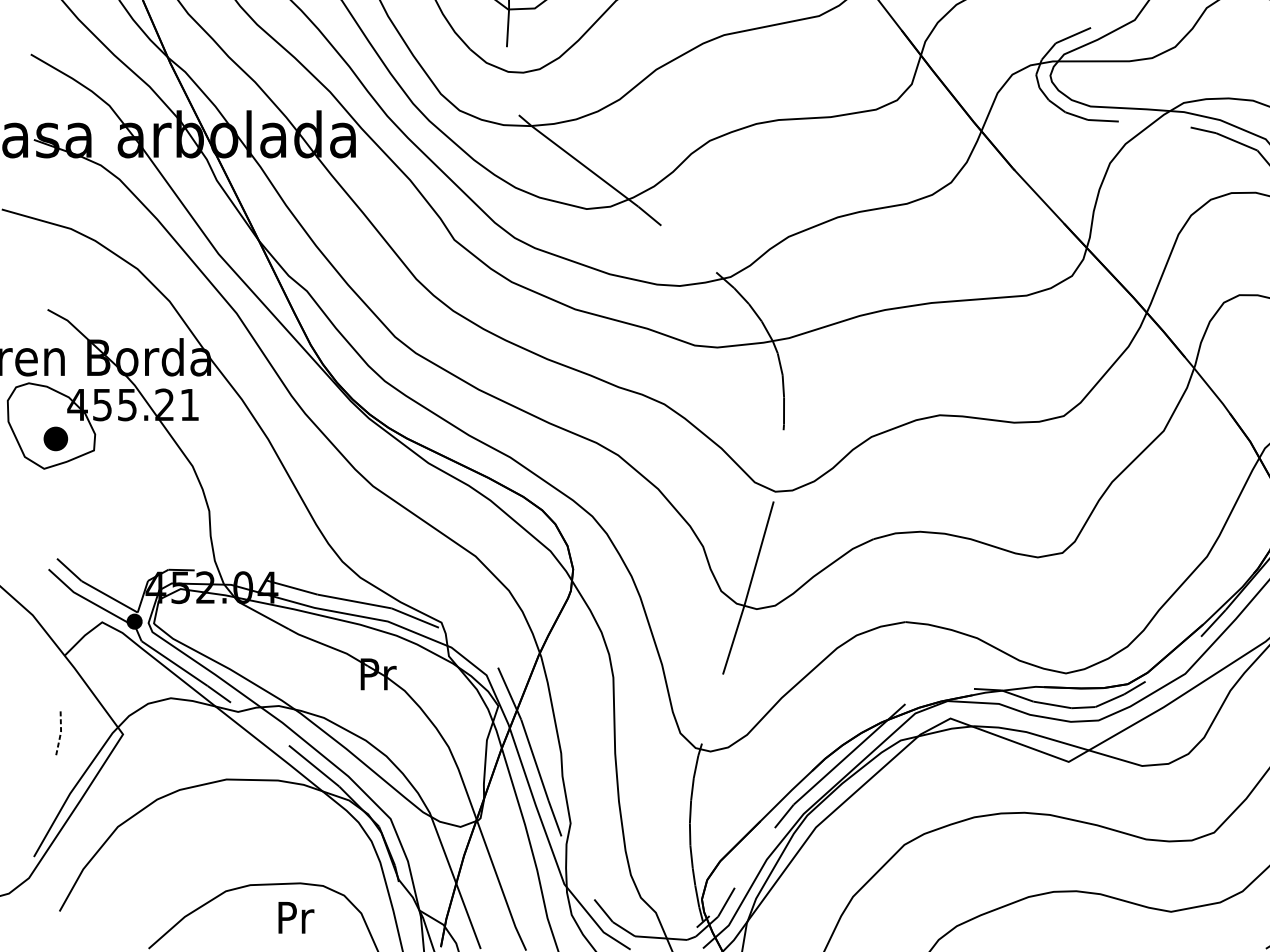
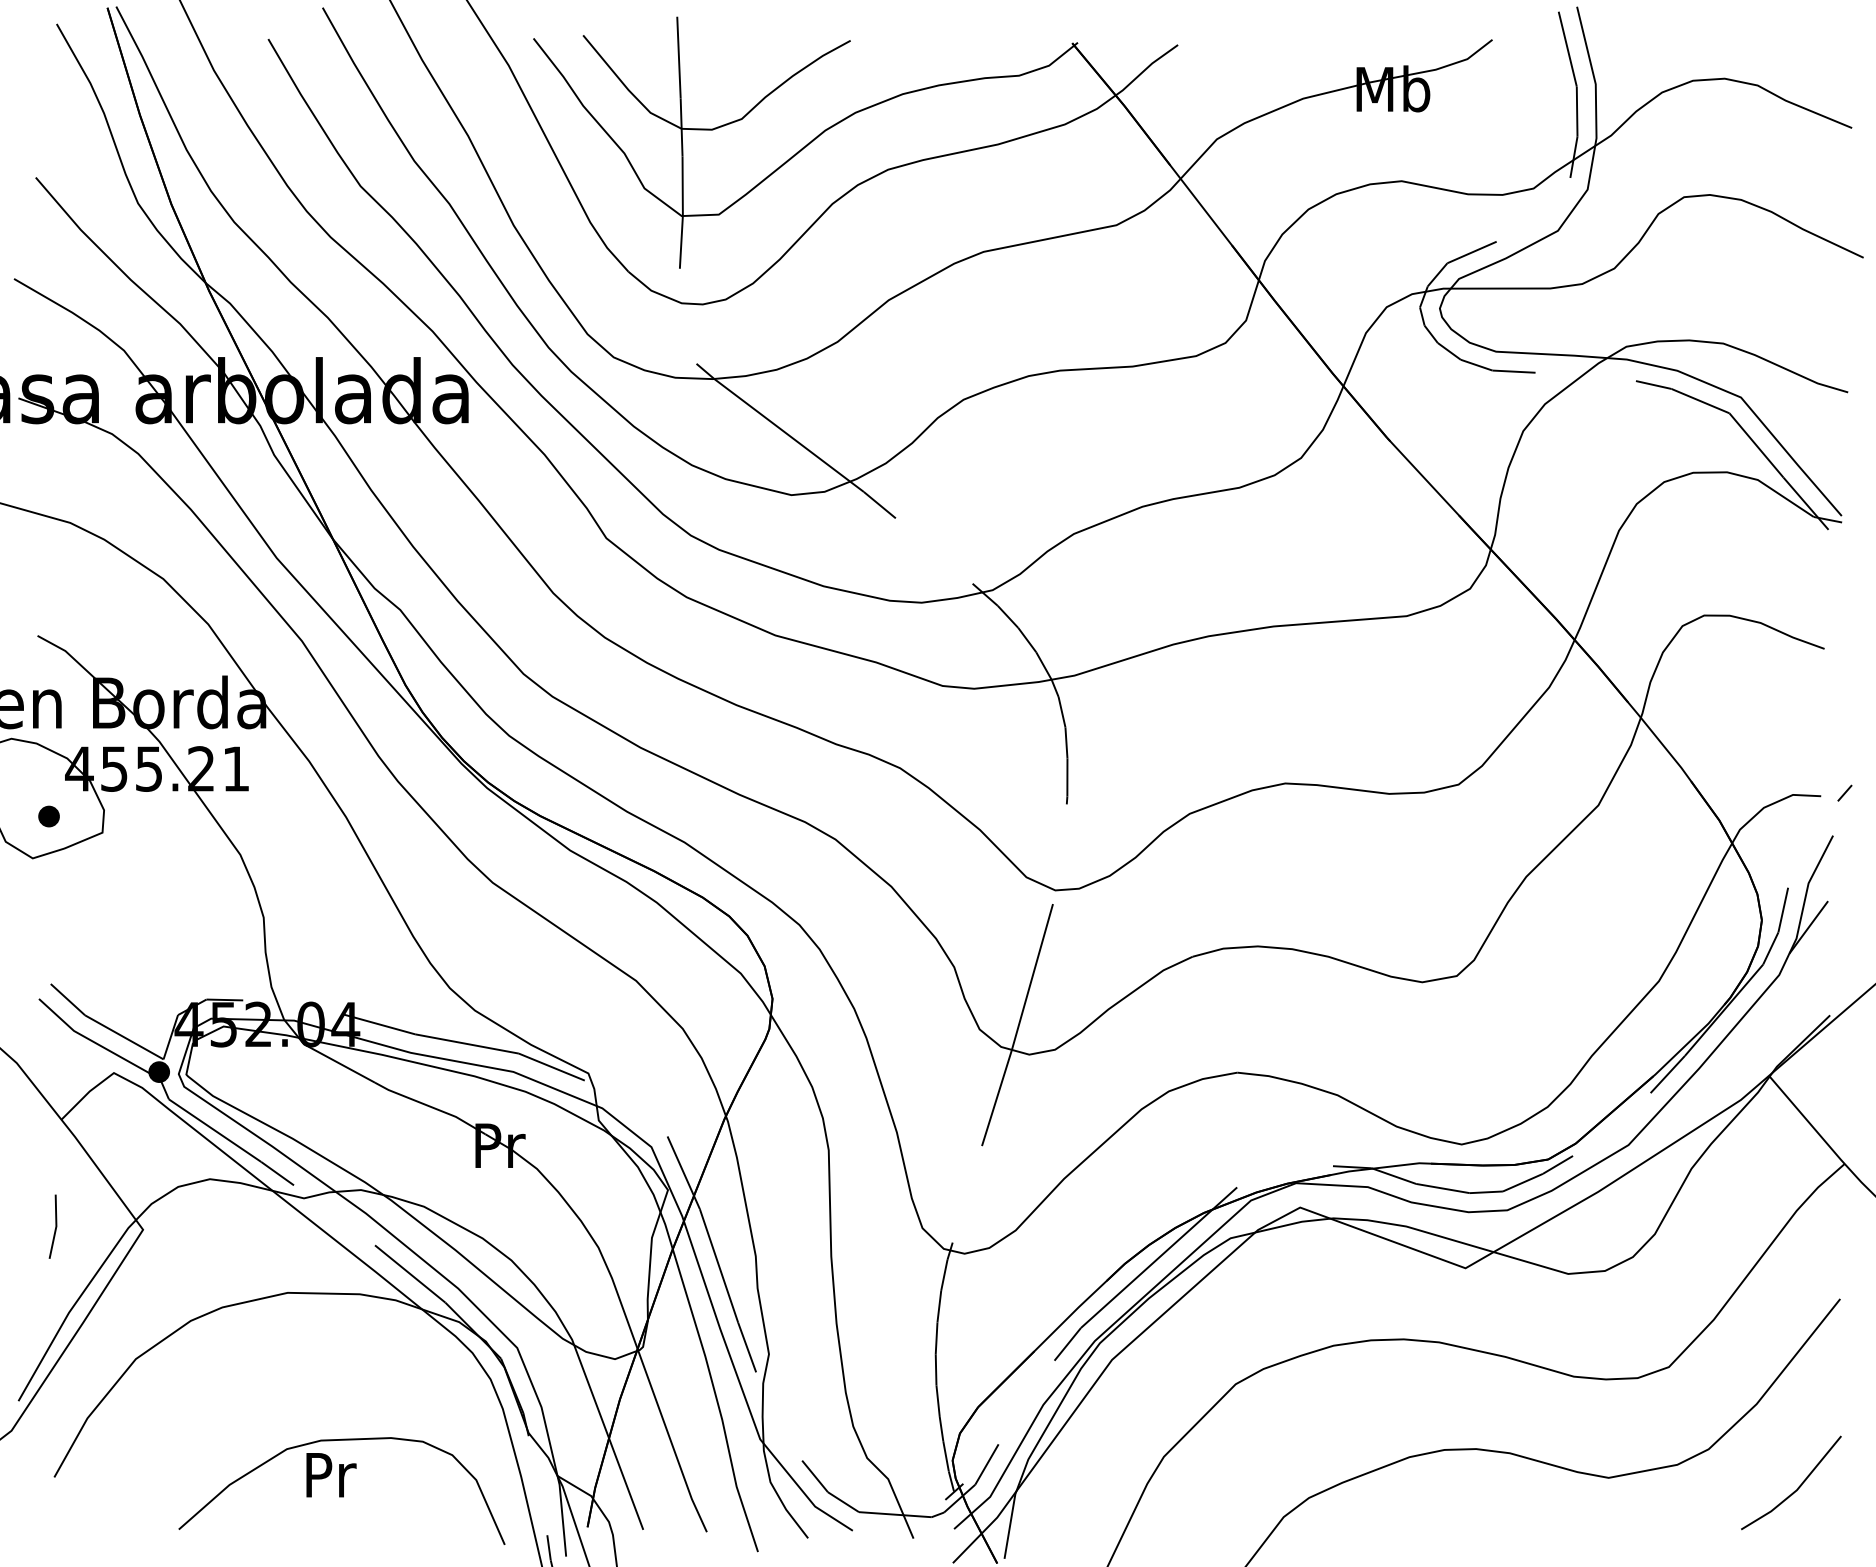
part: (55, 438) -> (48, 816), size x0.62
line: (61, 732) -> (56, 1226), dashed -> solid
text: (296, 917) -> (331, 1475), moved

